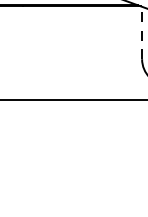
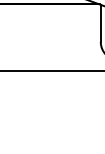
line: (141, 33) -> (100, 23), dashed -> solid

